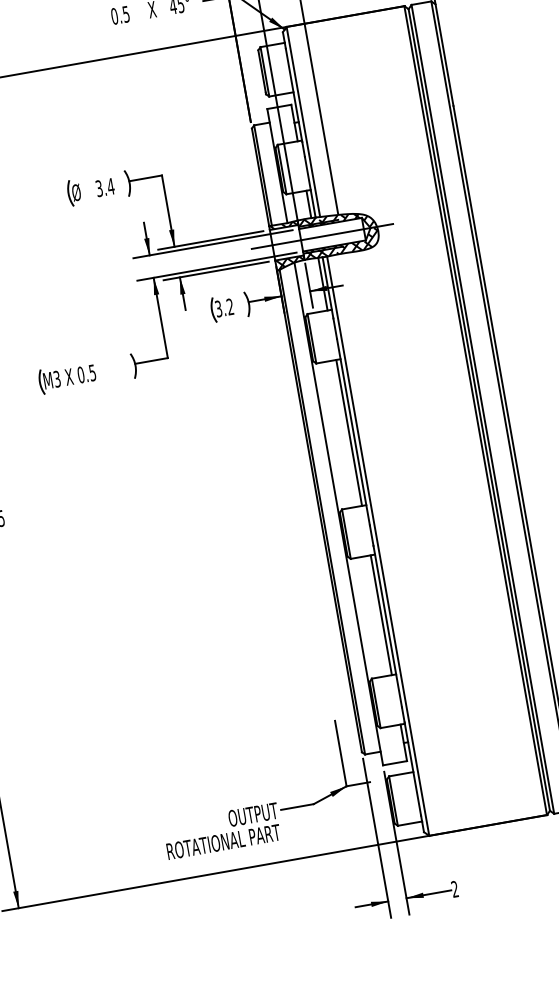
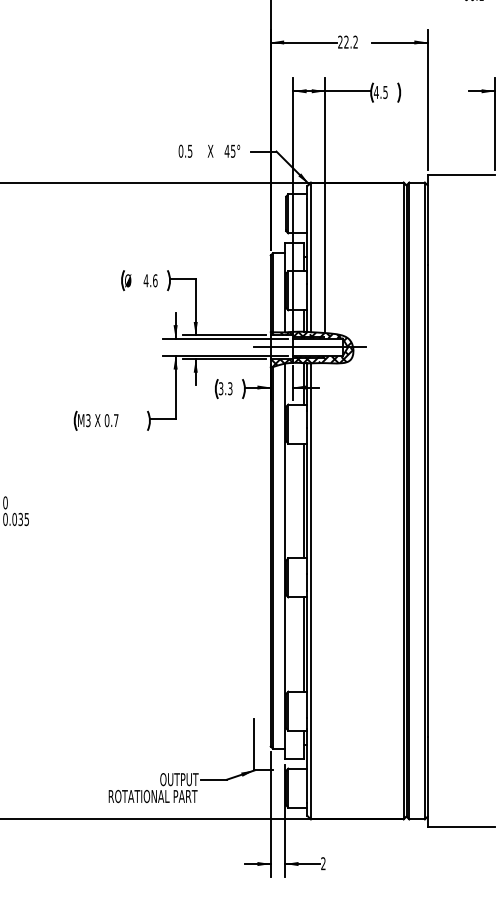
text: (104, 187) -> (150, 280), 3.4 -> 4.6
text: (230, 307) -> (230, 389), 3.2 -> 3.3
text: (92, 372) -> (116, 420), 0.5 -> 0.7

